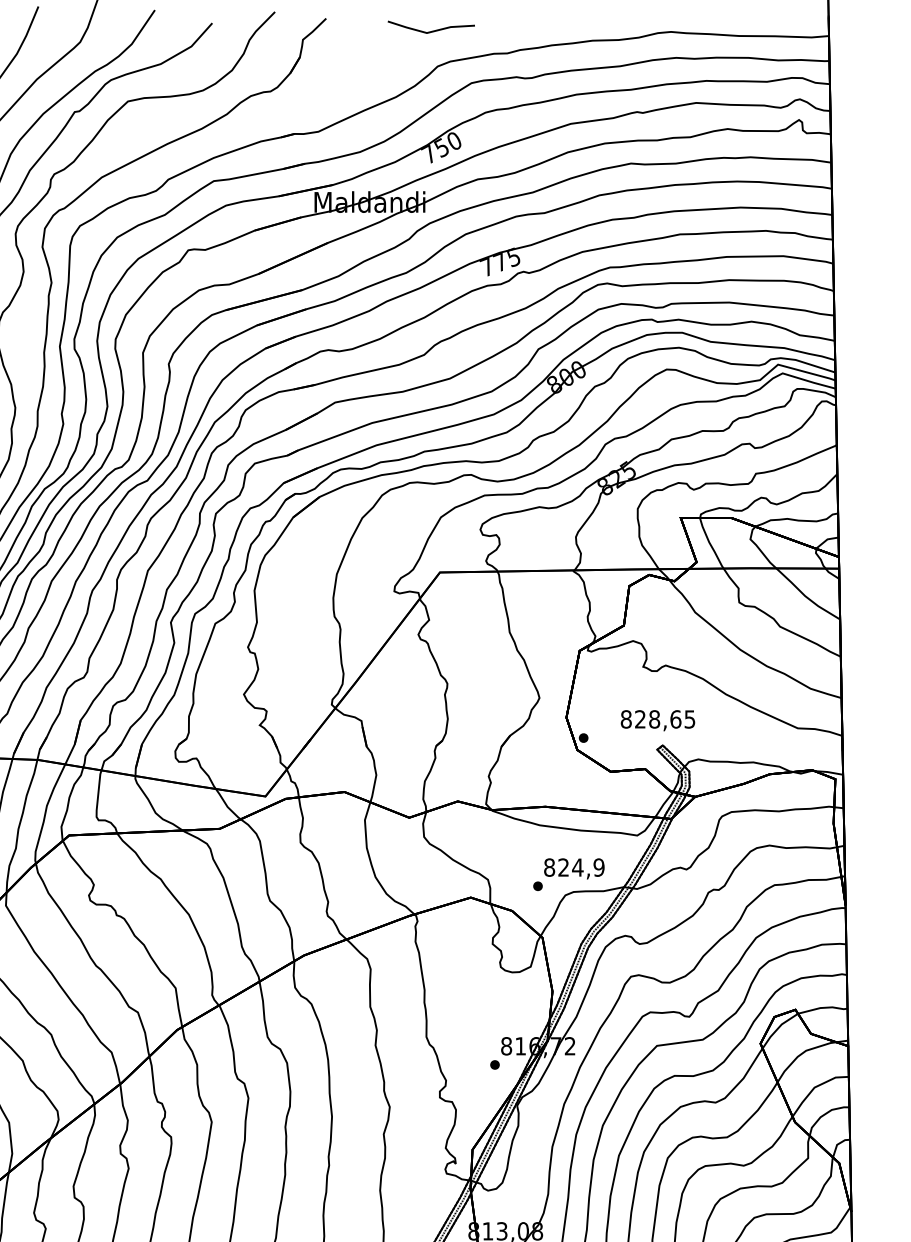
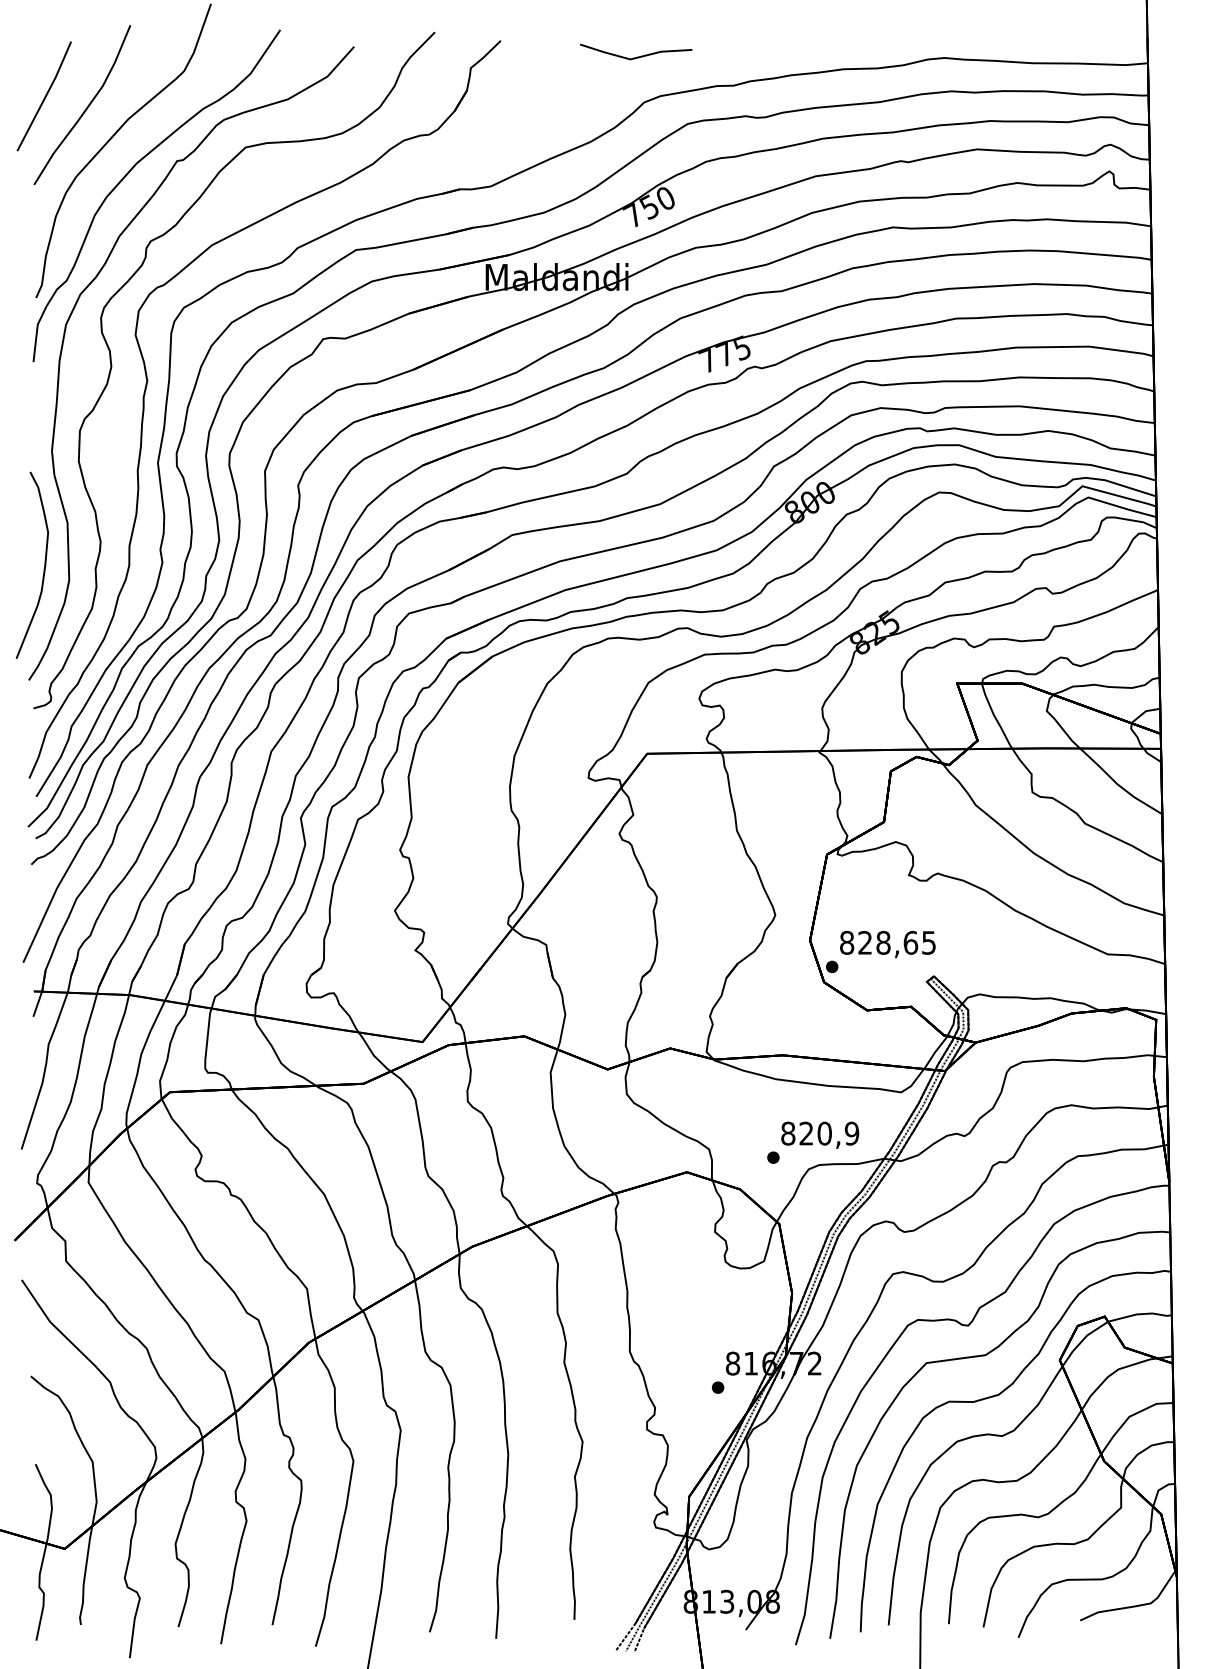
text: (657, 720) -> (887, 944), moved
text: (577, 867) -> (824, 1133), 824,9 -> 820,9

